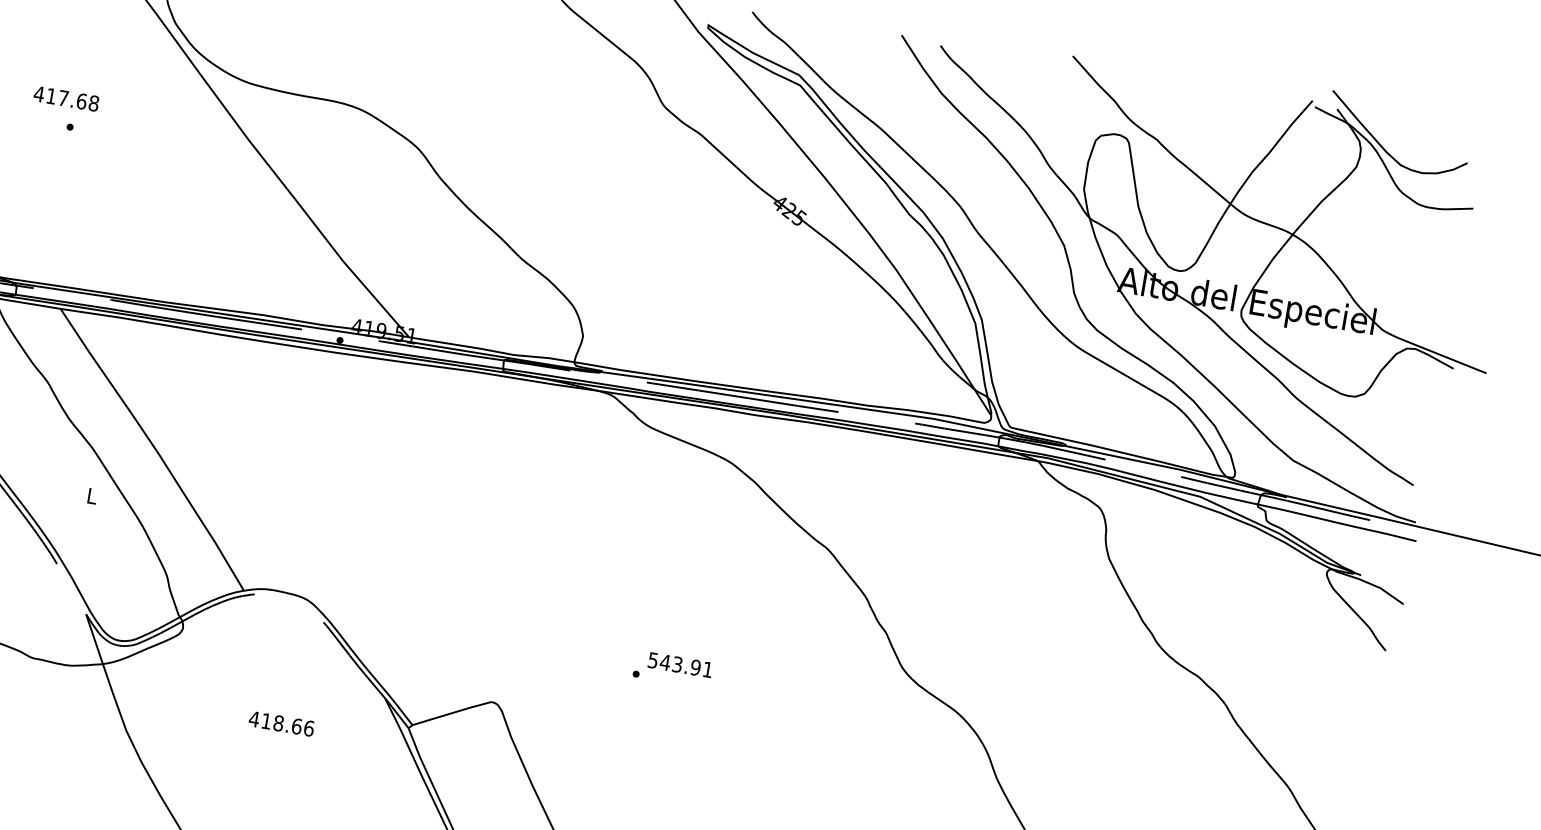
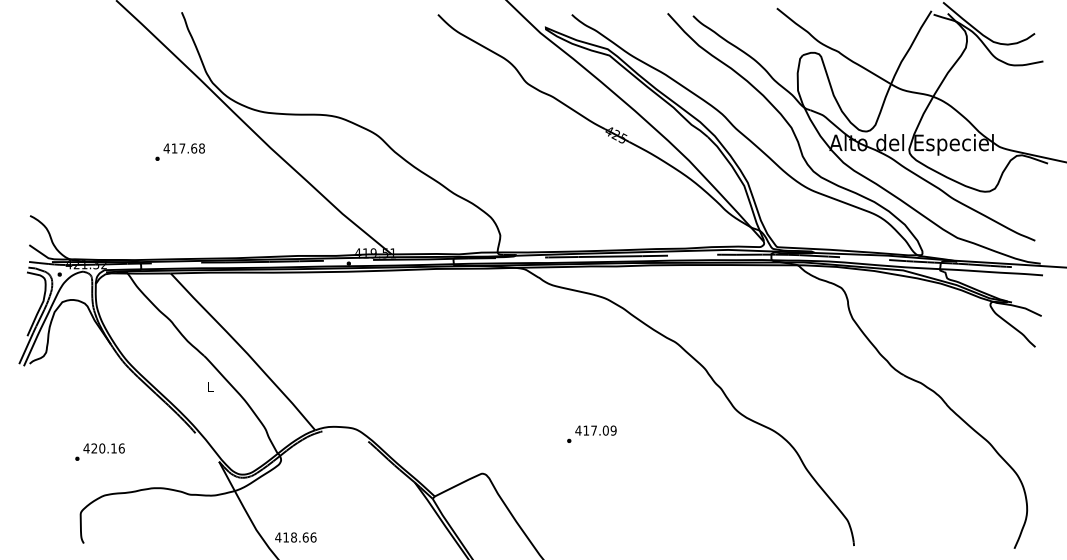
text: (65, 98) -> (183, 148), moved
text: (679, 664) -> (595, 430), 543.91 -> 417.09
text: (281, 723) -> (295, 537), moved

